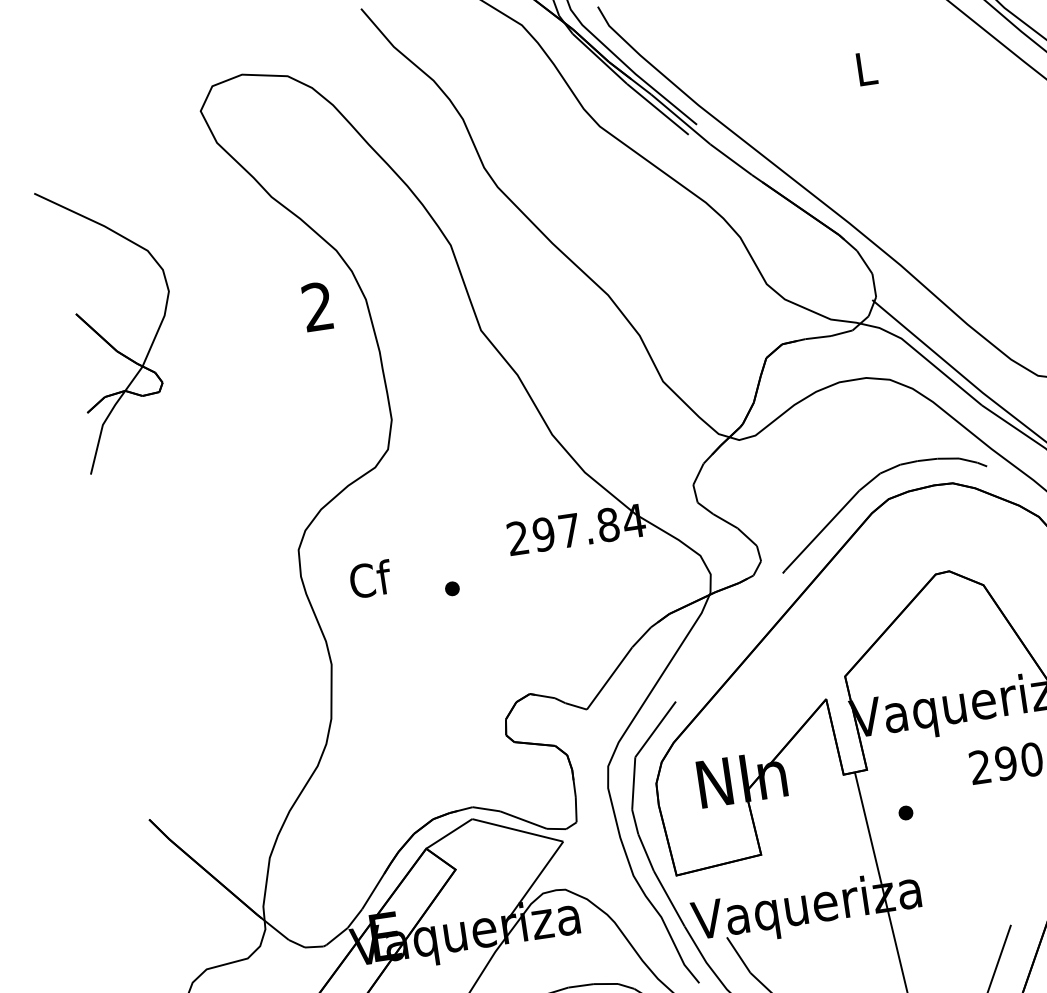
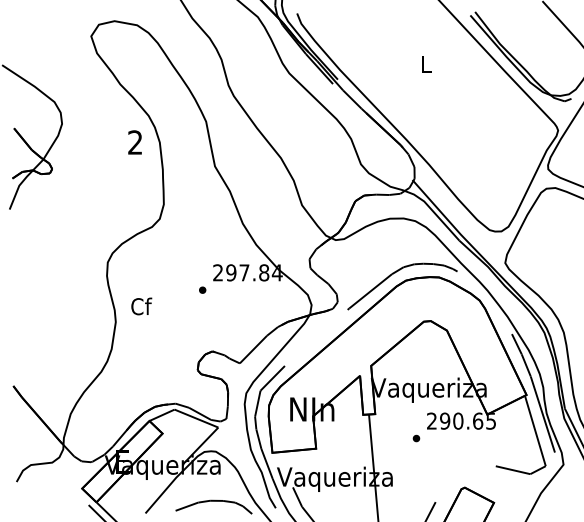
text: (370, 579) -> (141, 306), moved
part: (451, 587) -> (202, 289), moved
part: (905, 812) -> (416, 438), moved

